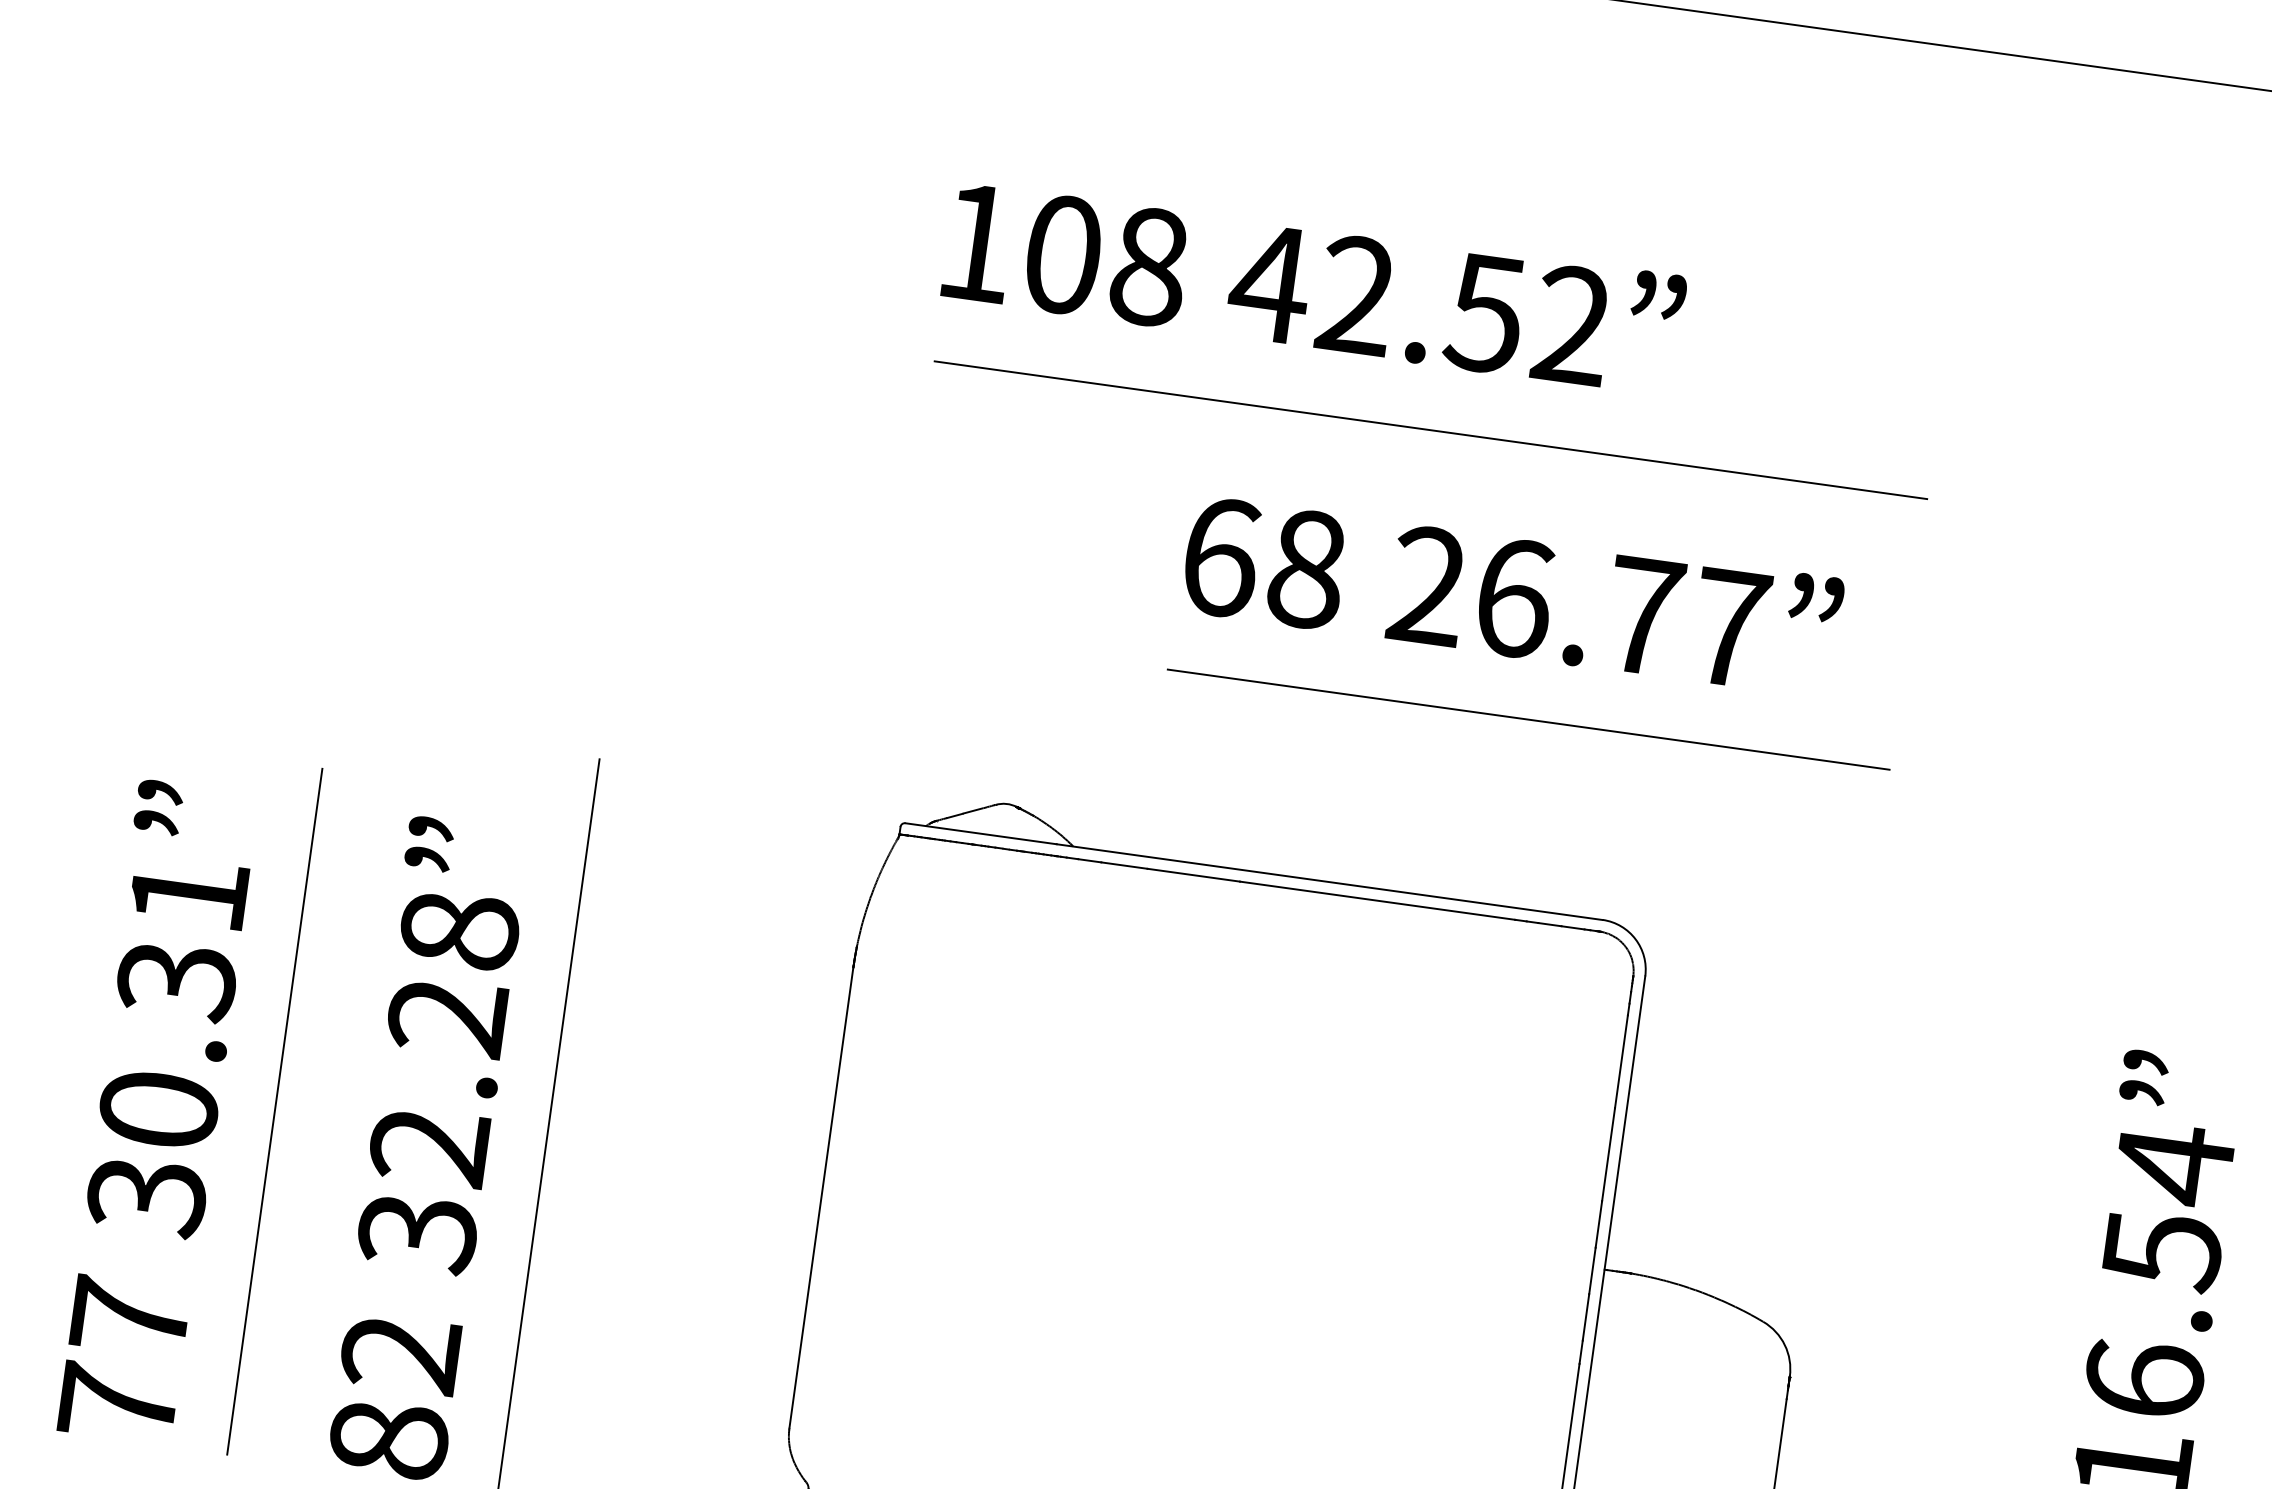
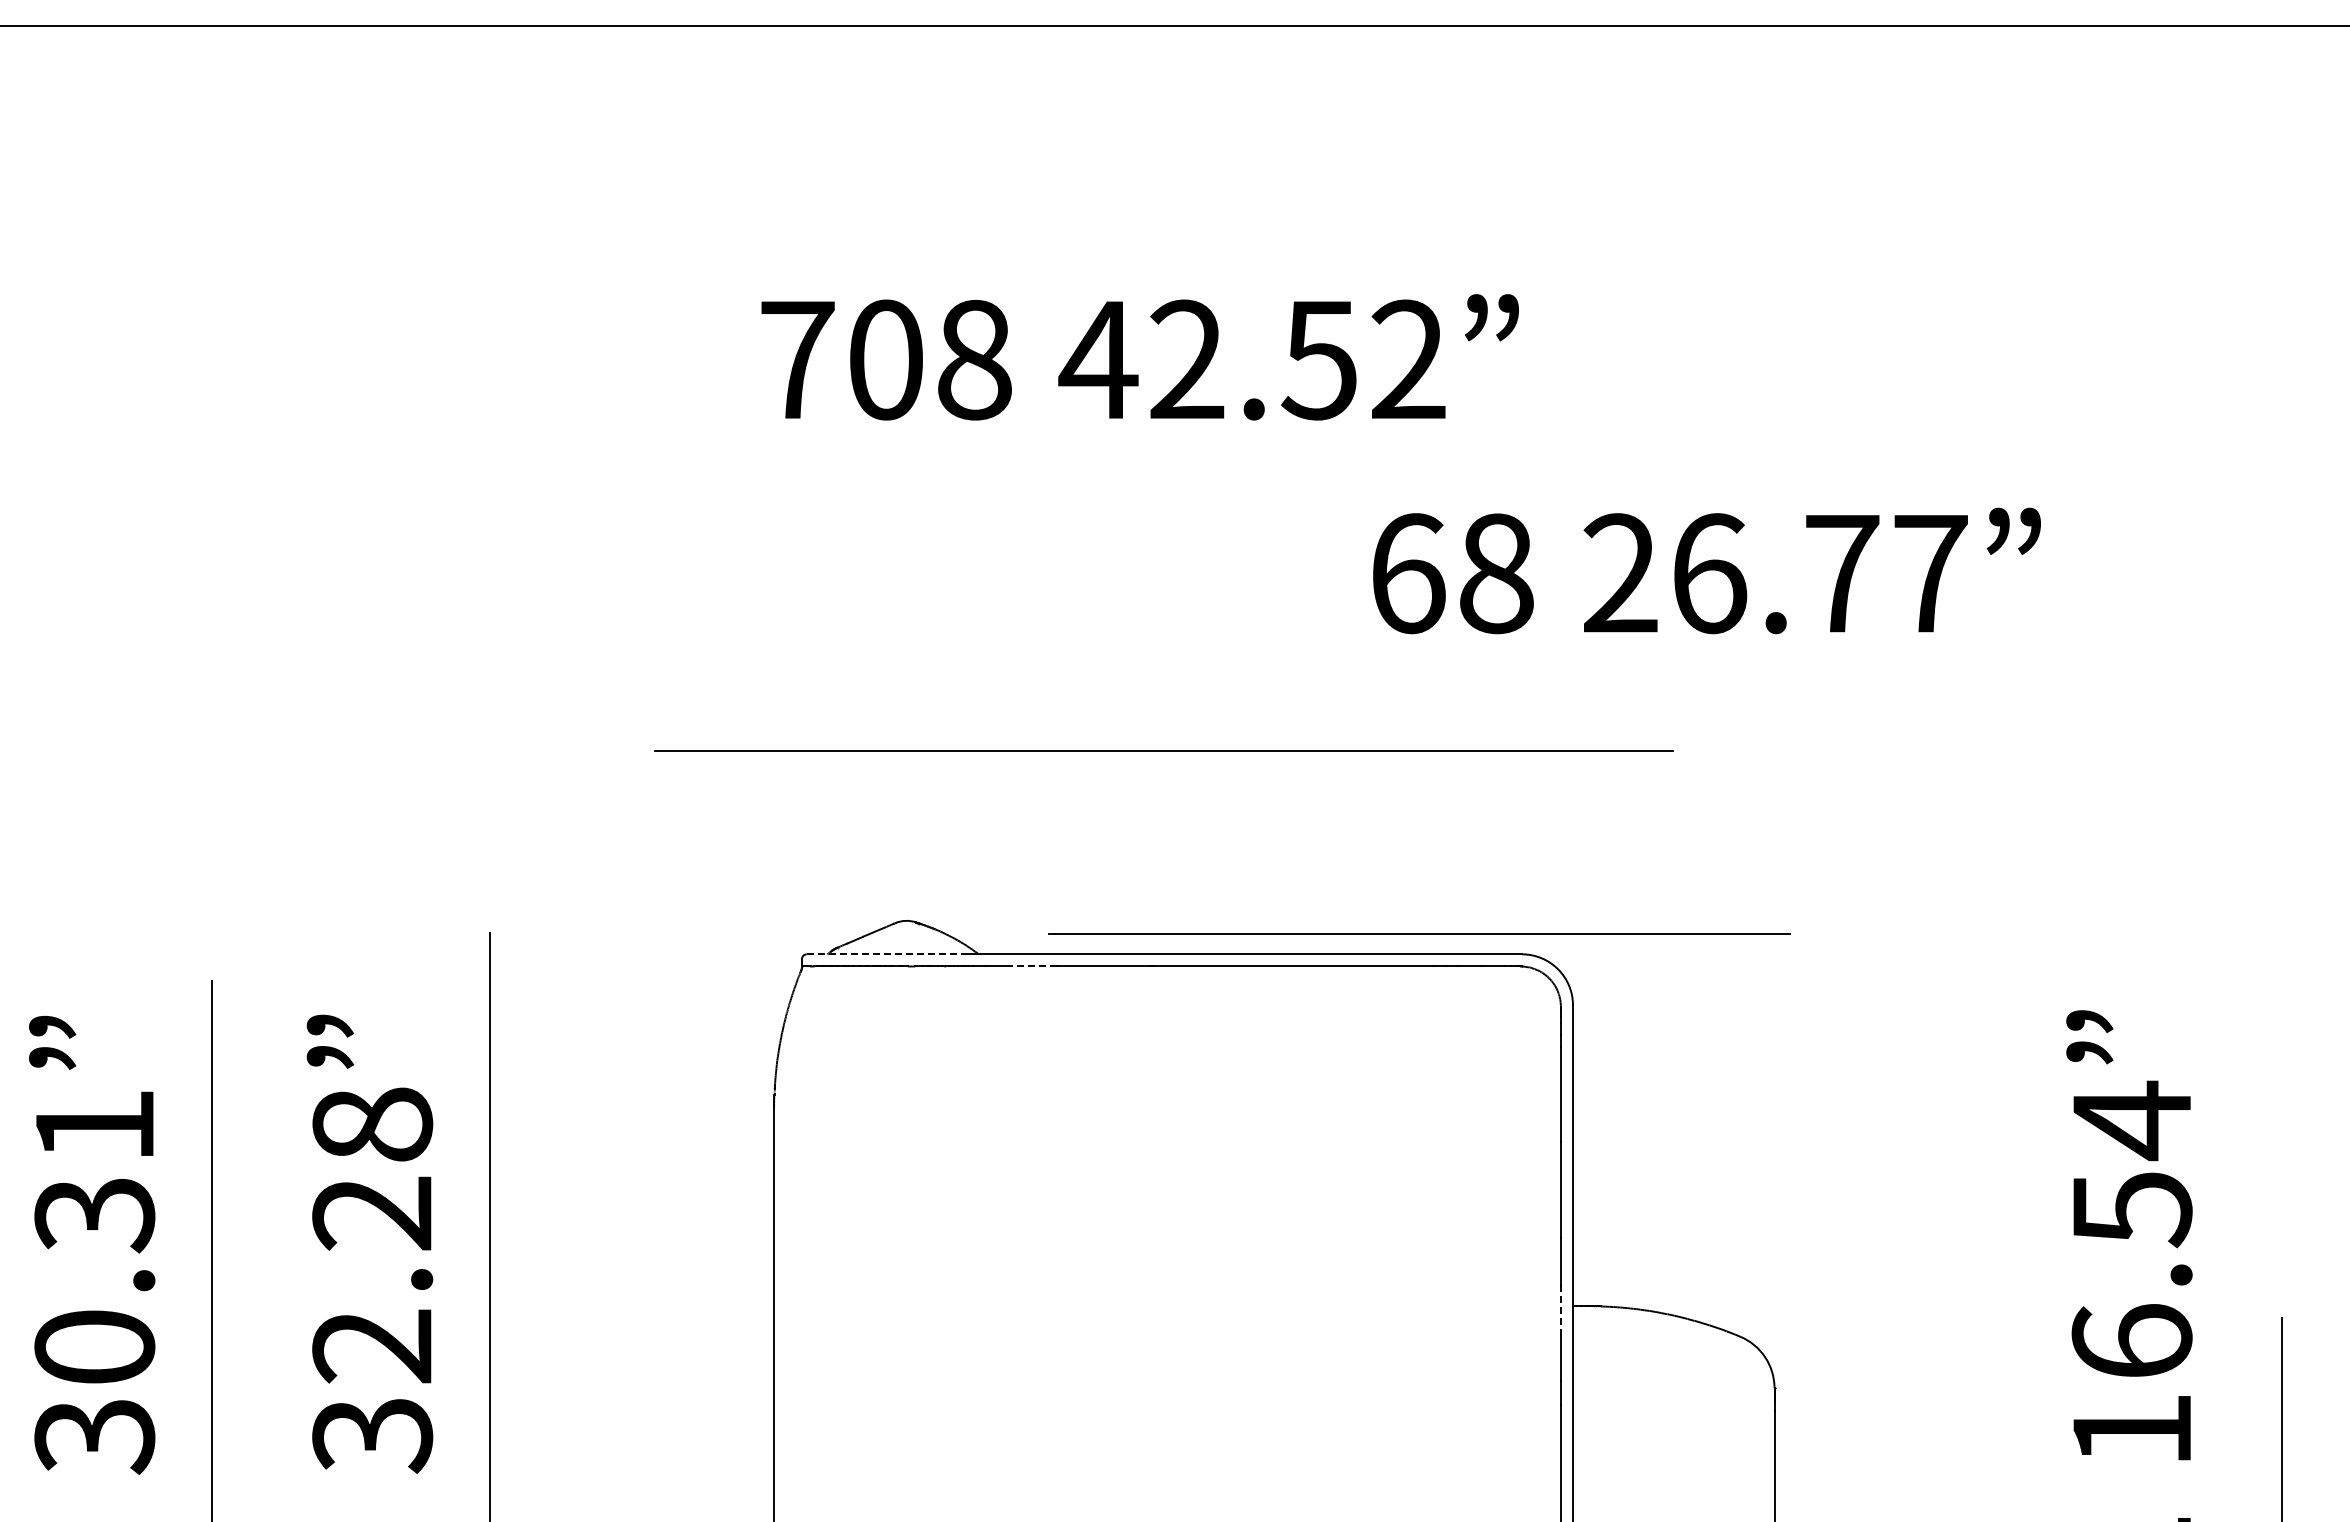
text: (977, 242) -> (797, 359), 108 -> 708
line: (1430, 429) -> (1163, 750), moved
text: (1512, 594) -> (1706, 570), moved
line: (1528, 719) -> (1419, 933), moved
line: (981, 833) -> (884, 954), solid -> dashed
line: (1124, 865) -> (1033, 966), solid -> dashed
line: (1591, 1271) -> (1560, 1309), solid -> dashed

